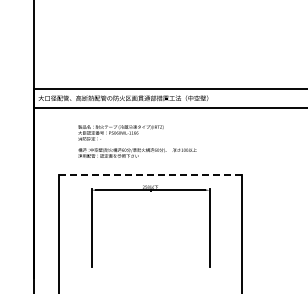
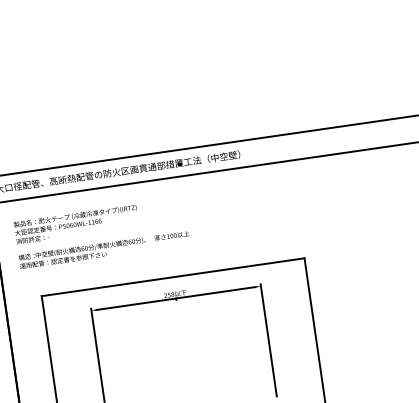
text: (137, 141) -> (102, 233), moved
line: (151, 175) -> (174, 277), dashed -> solid

